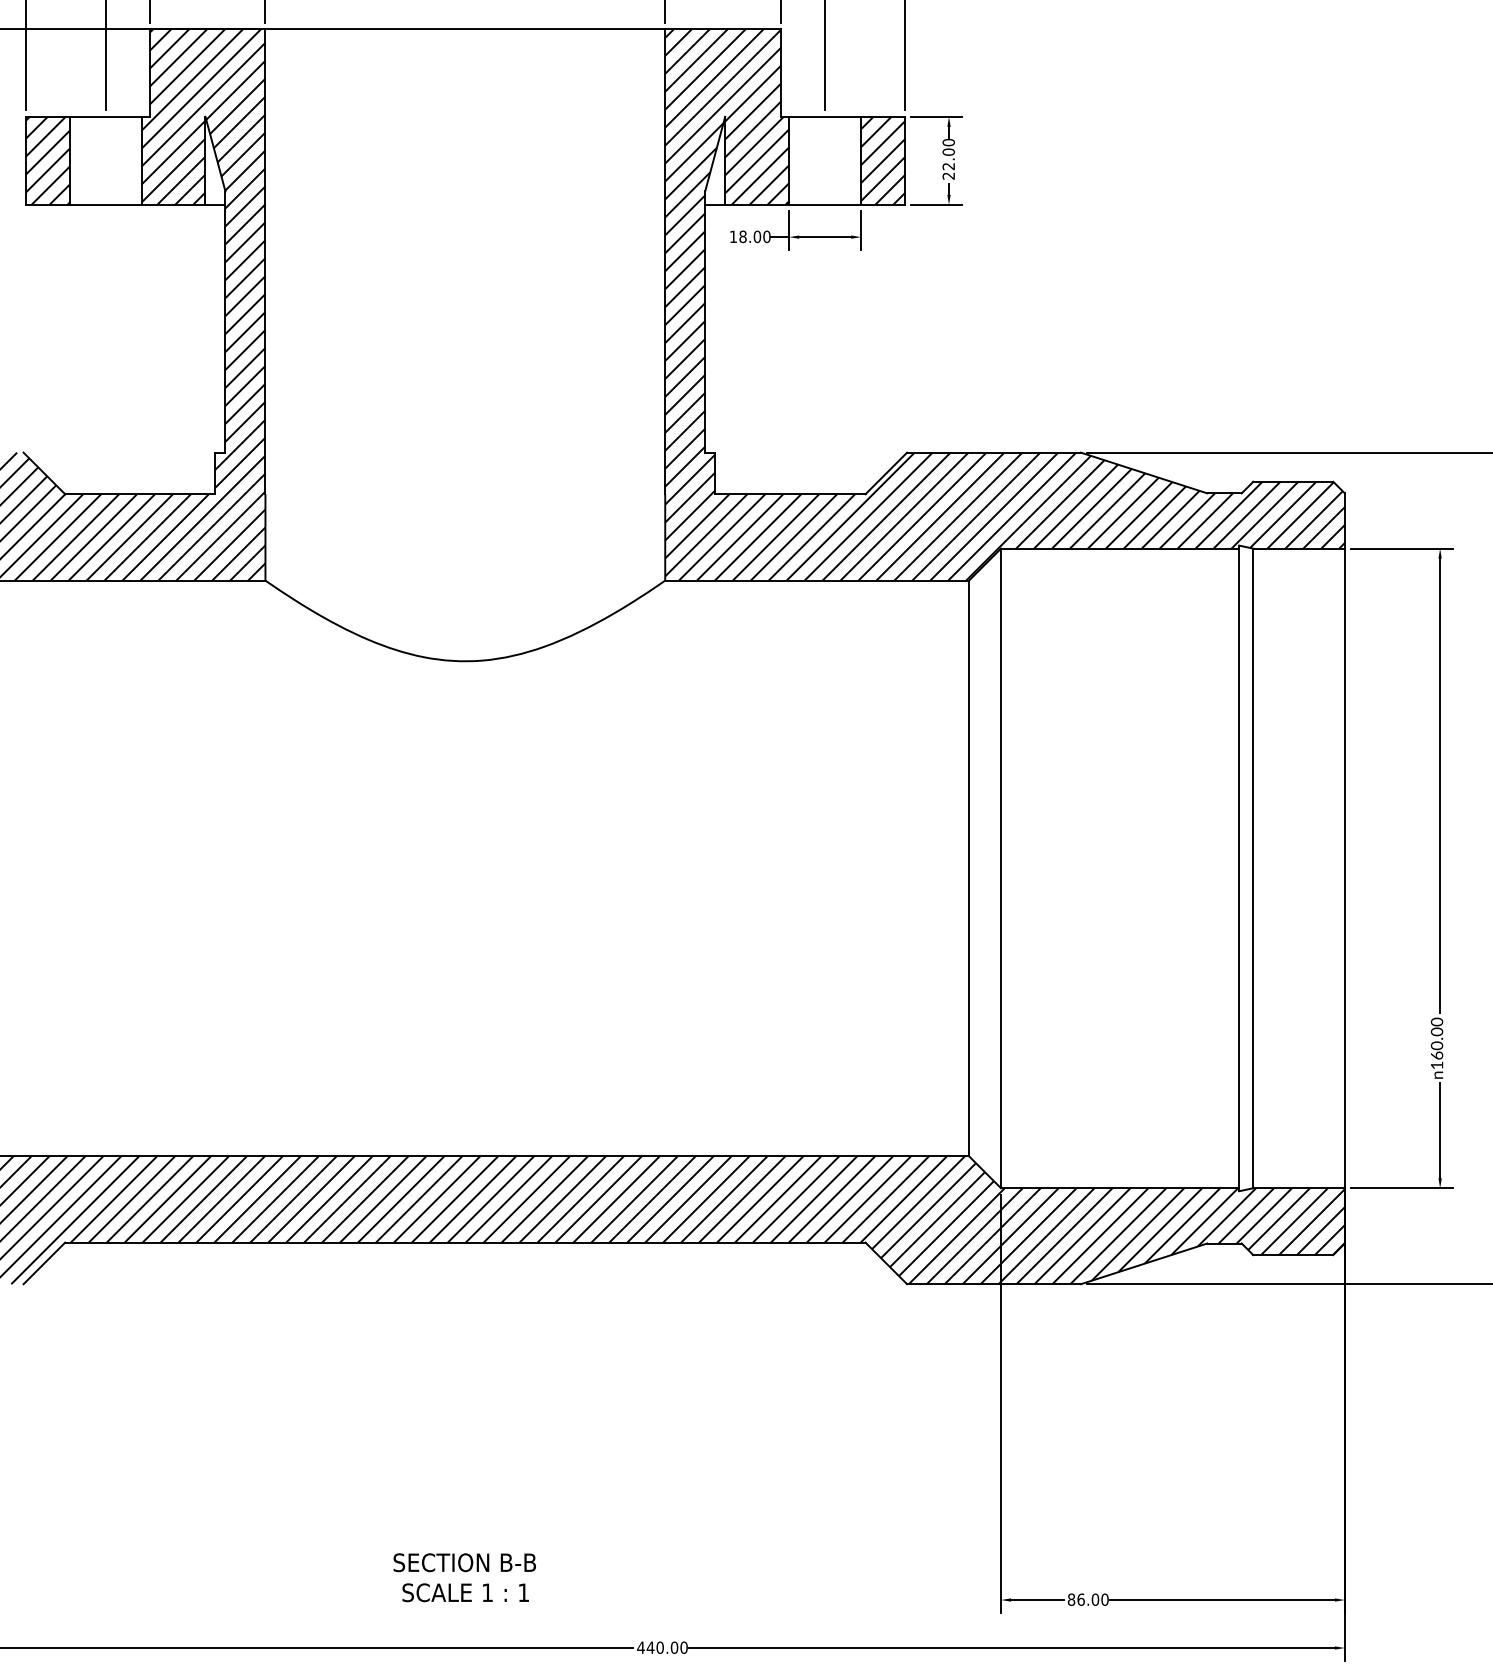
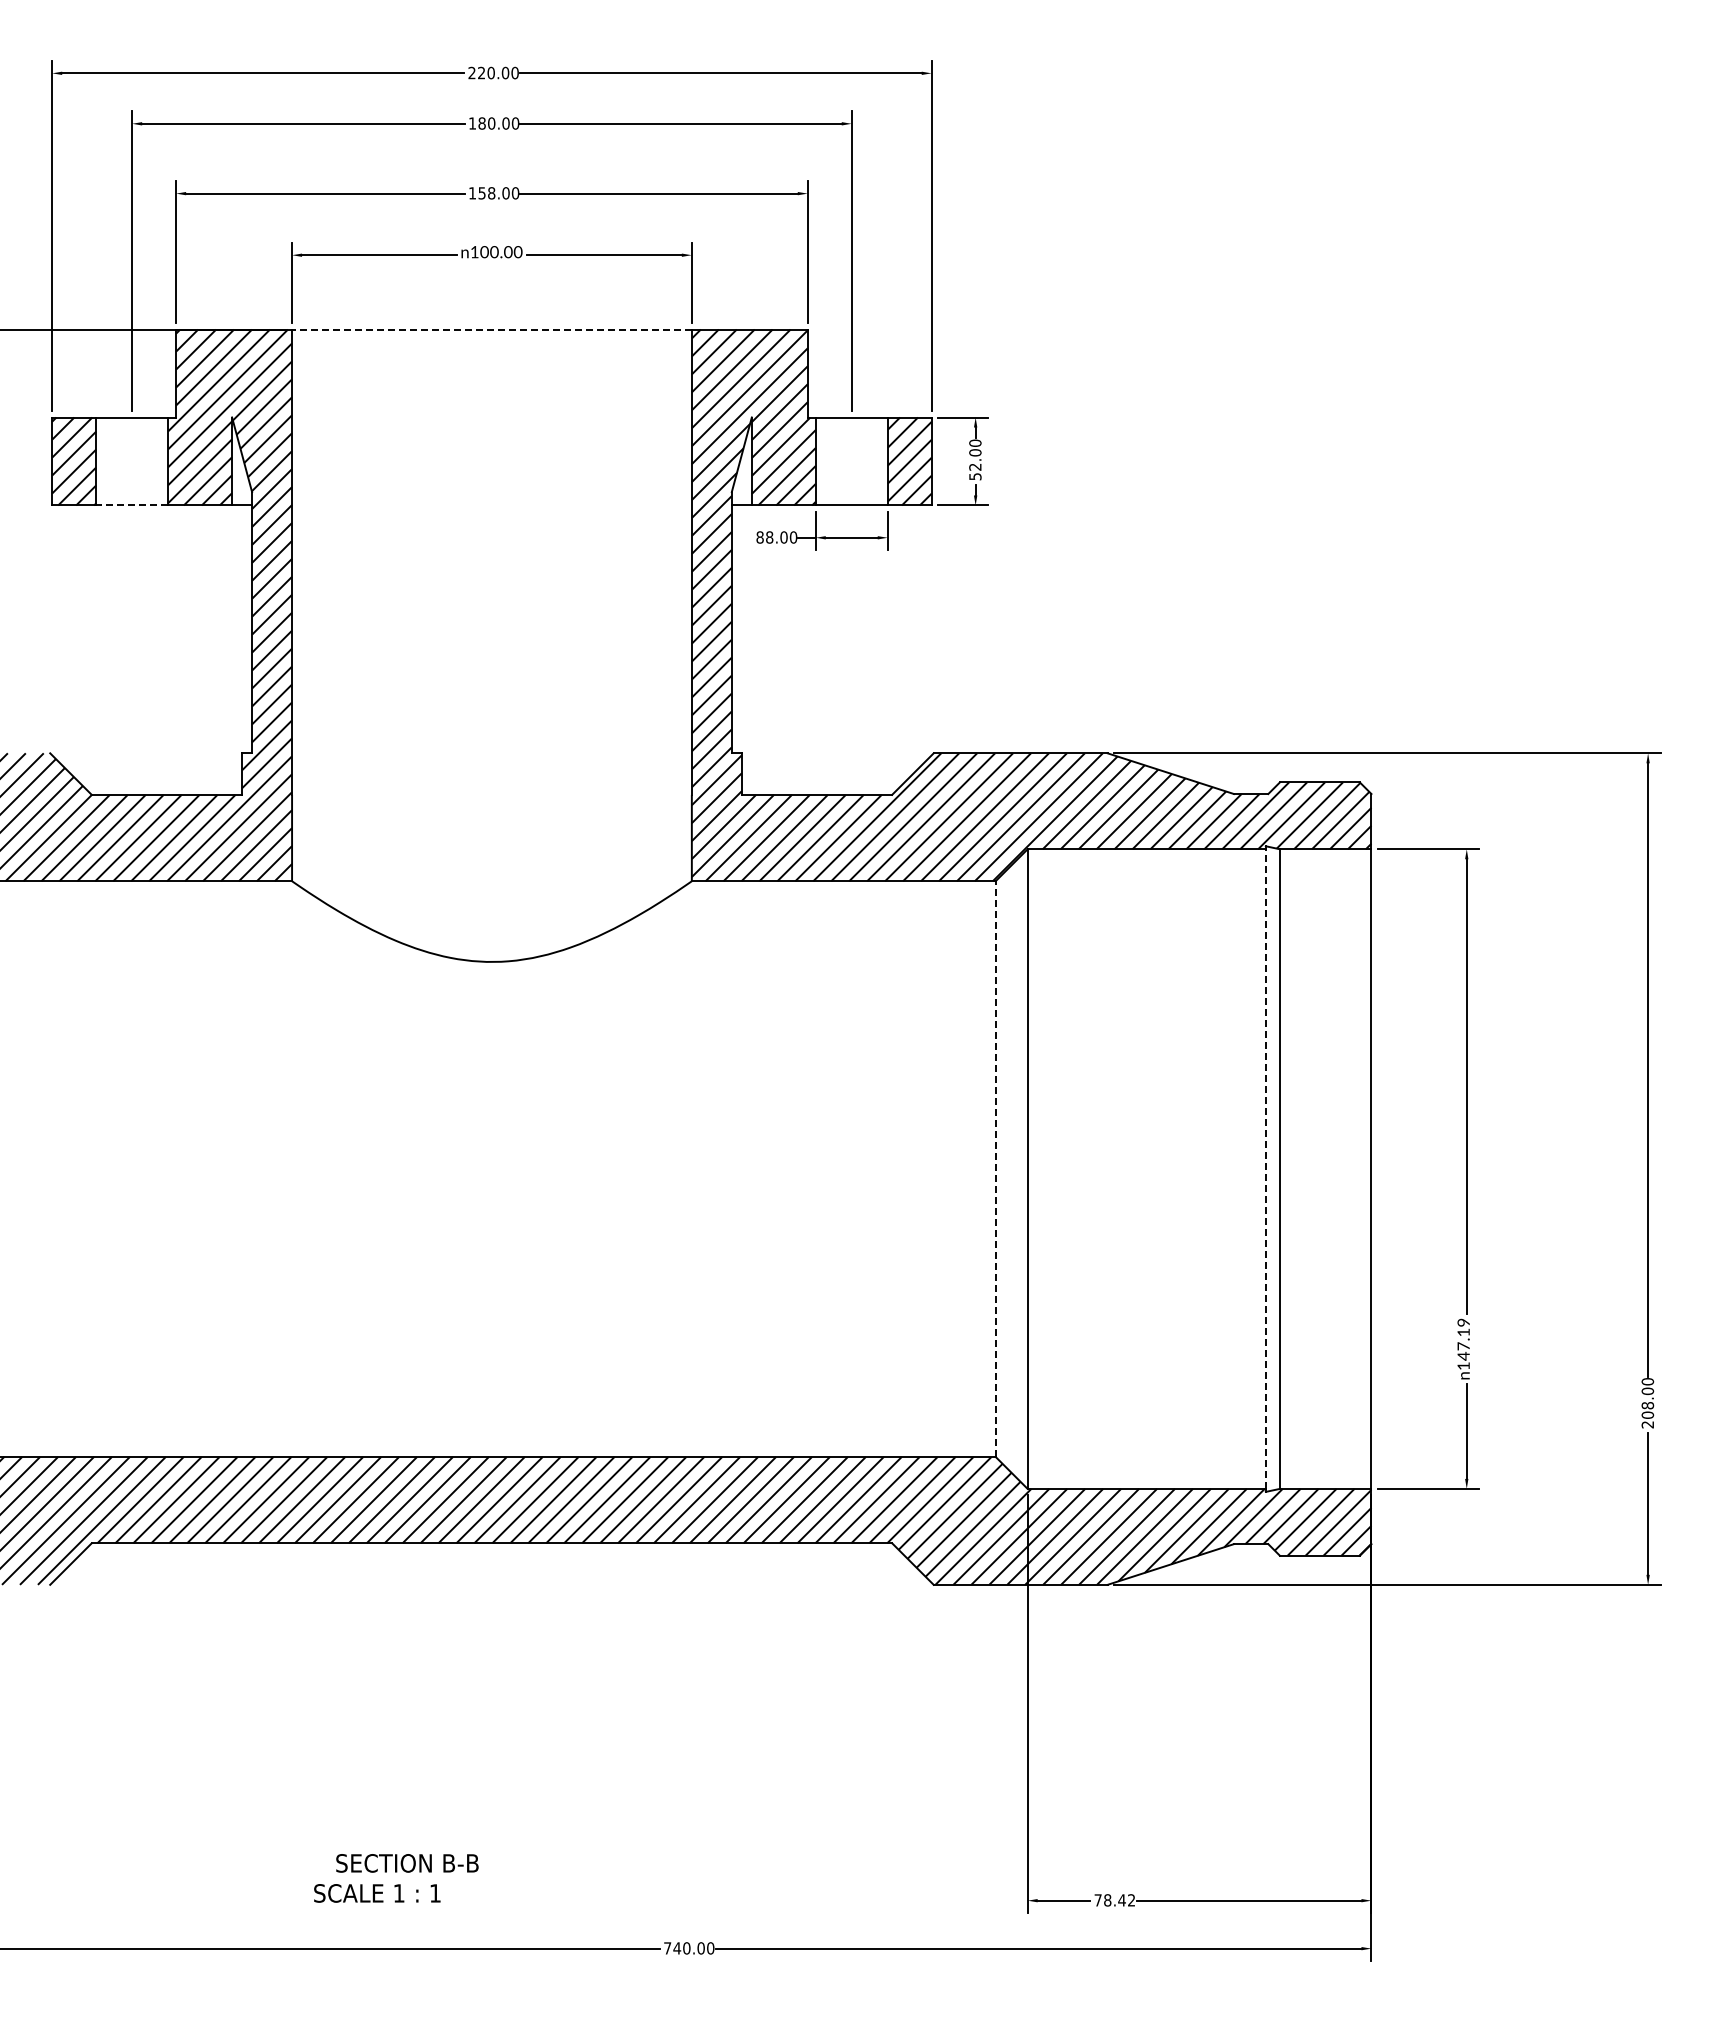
line: (464, 28) -> (491, 329), solid -> dashed
text: (948, 175) -> (975, 476), 22.00 -> 52.00
line: (105, 204) -> (132, 505), solid -> dashed
text: (732, 236) -> (759, 537), 18.00 -> 88.00
line: (968, 868) -> (995, 1169), solid -> dashed
line: (1238, 868) -> (1265, 1169), solid -> dashed
text: (1436, 1038) -> (1463, 1339), 160.00 -> 147.19
text: (464, 1562) -> (407, 1863), moved
text: (465, 1592) -> (377, 1893), moved
text: (1087, 1599) -> (1114, 1900), 86.00 -> 78.42
text: (640, 1647) -> (667, 1948), 440.00 -> 740.00

